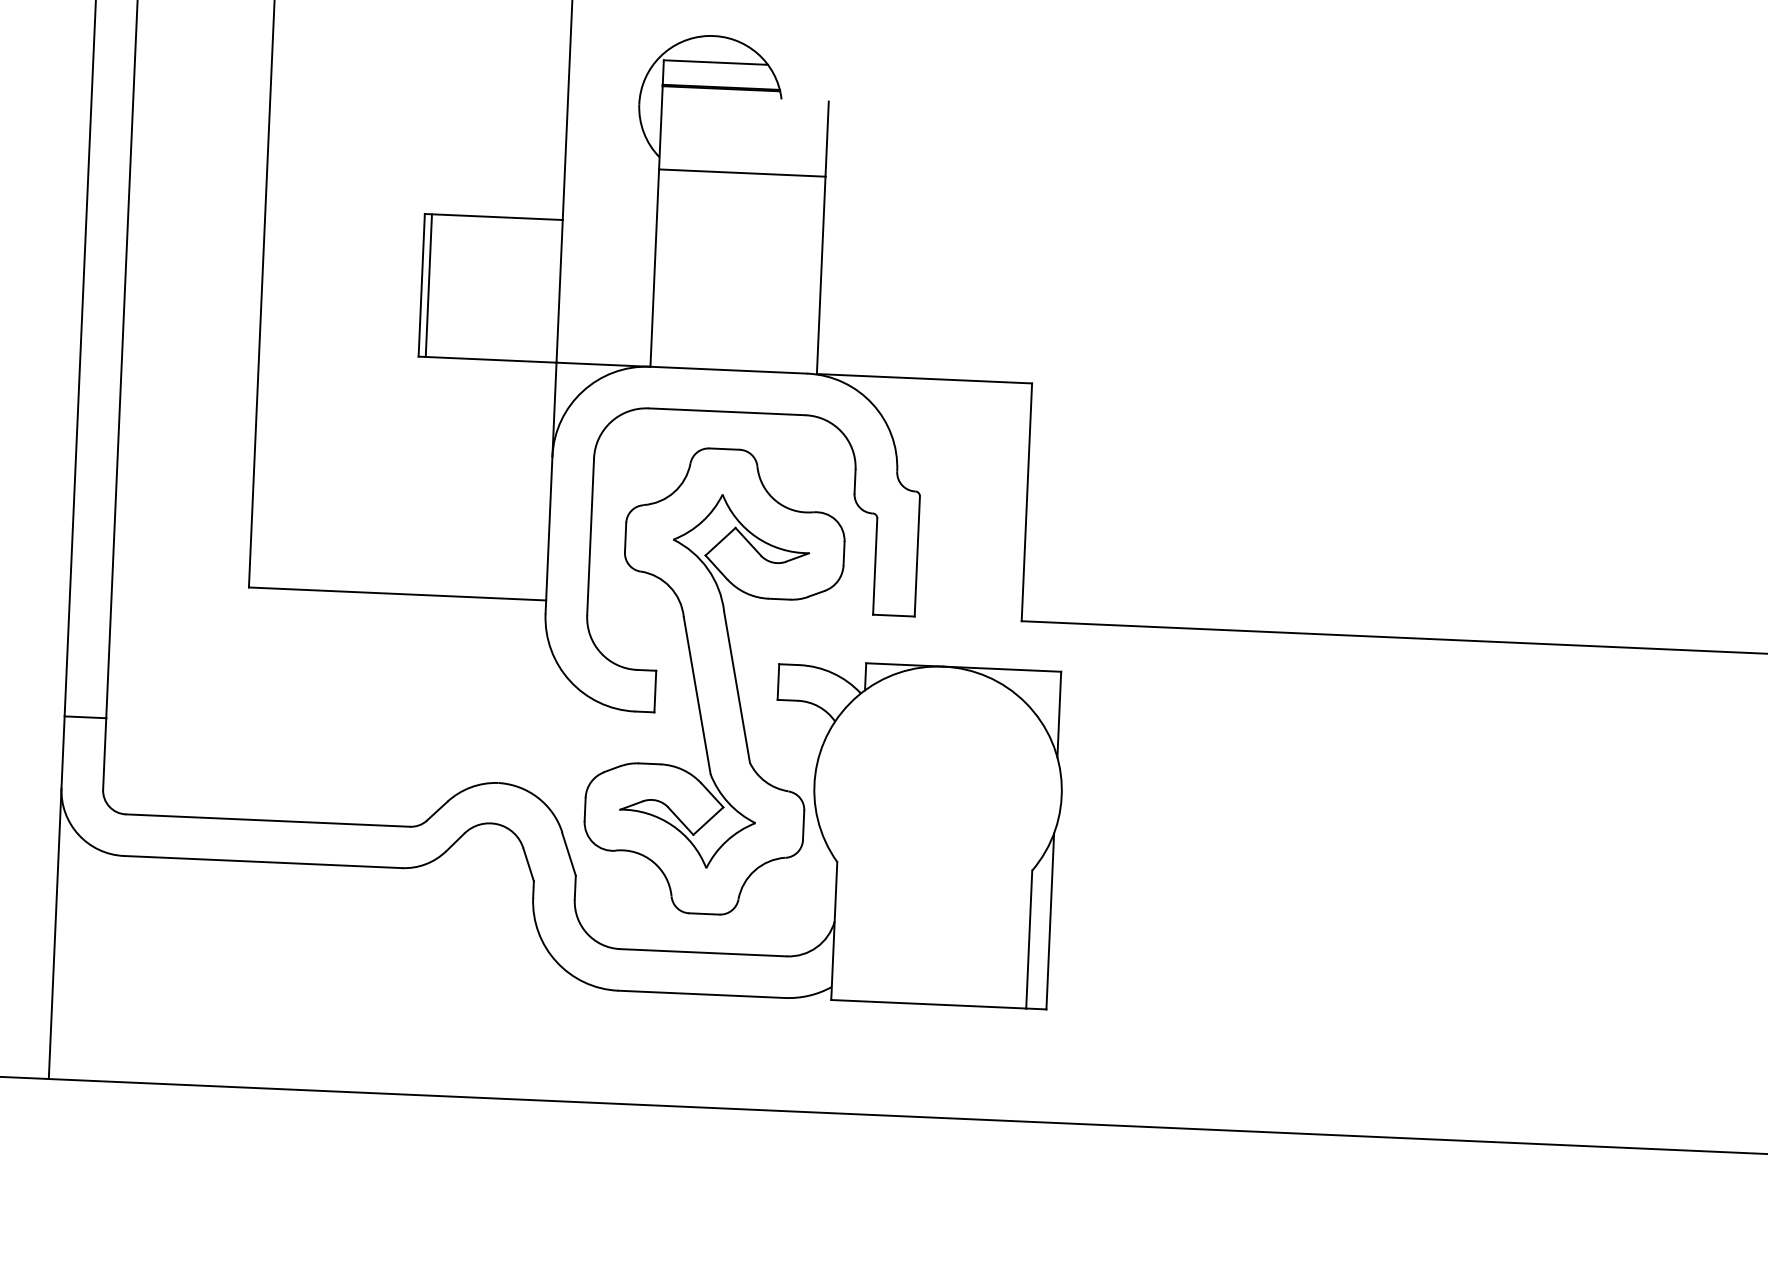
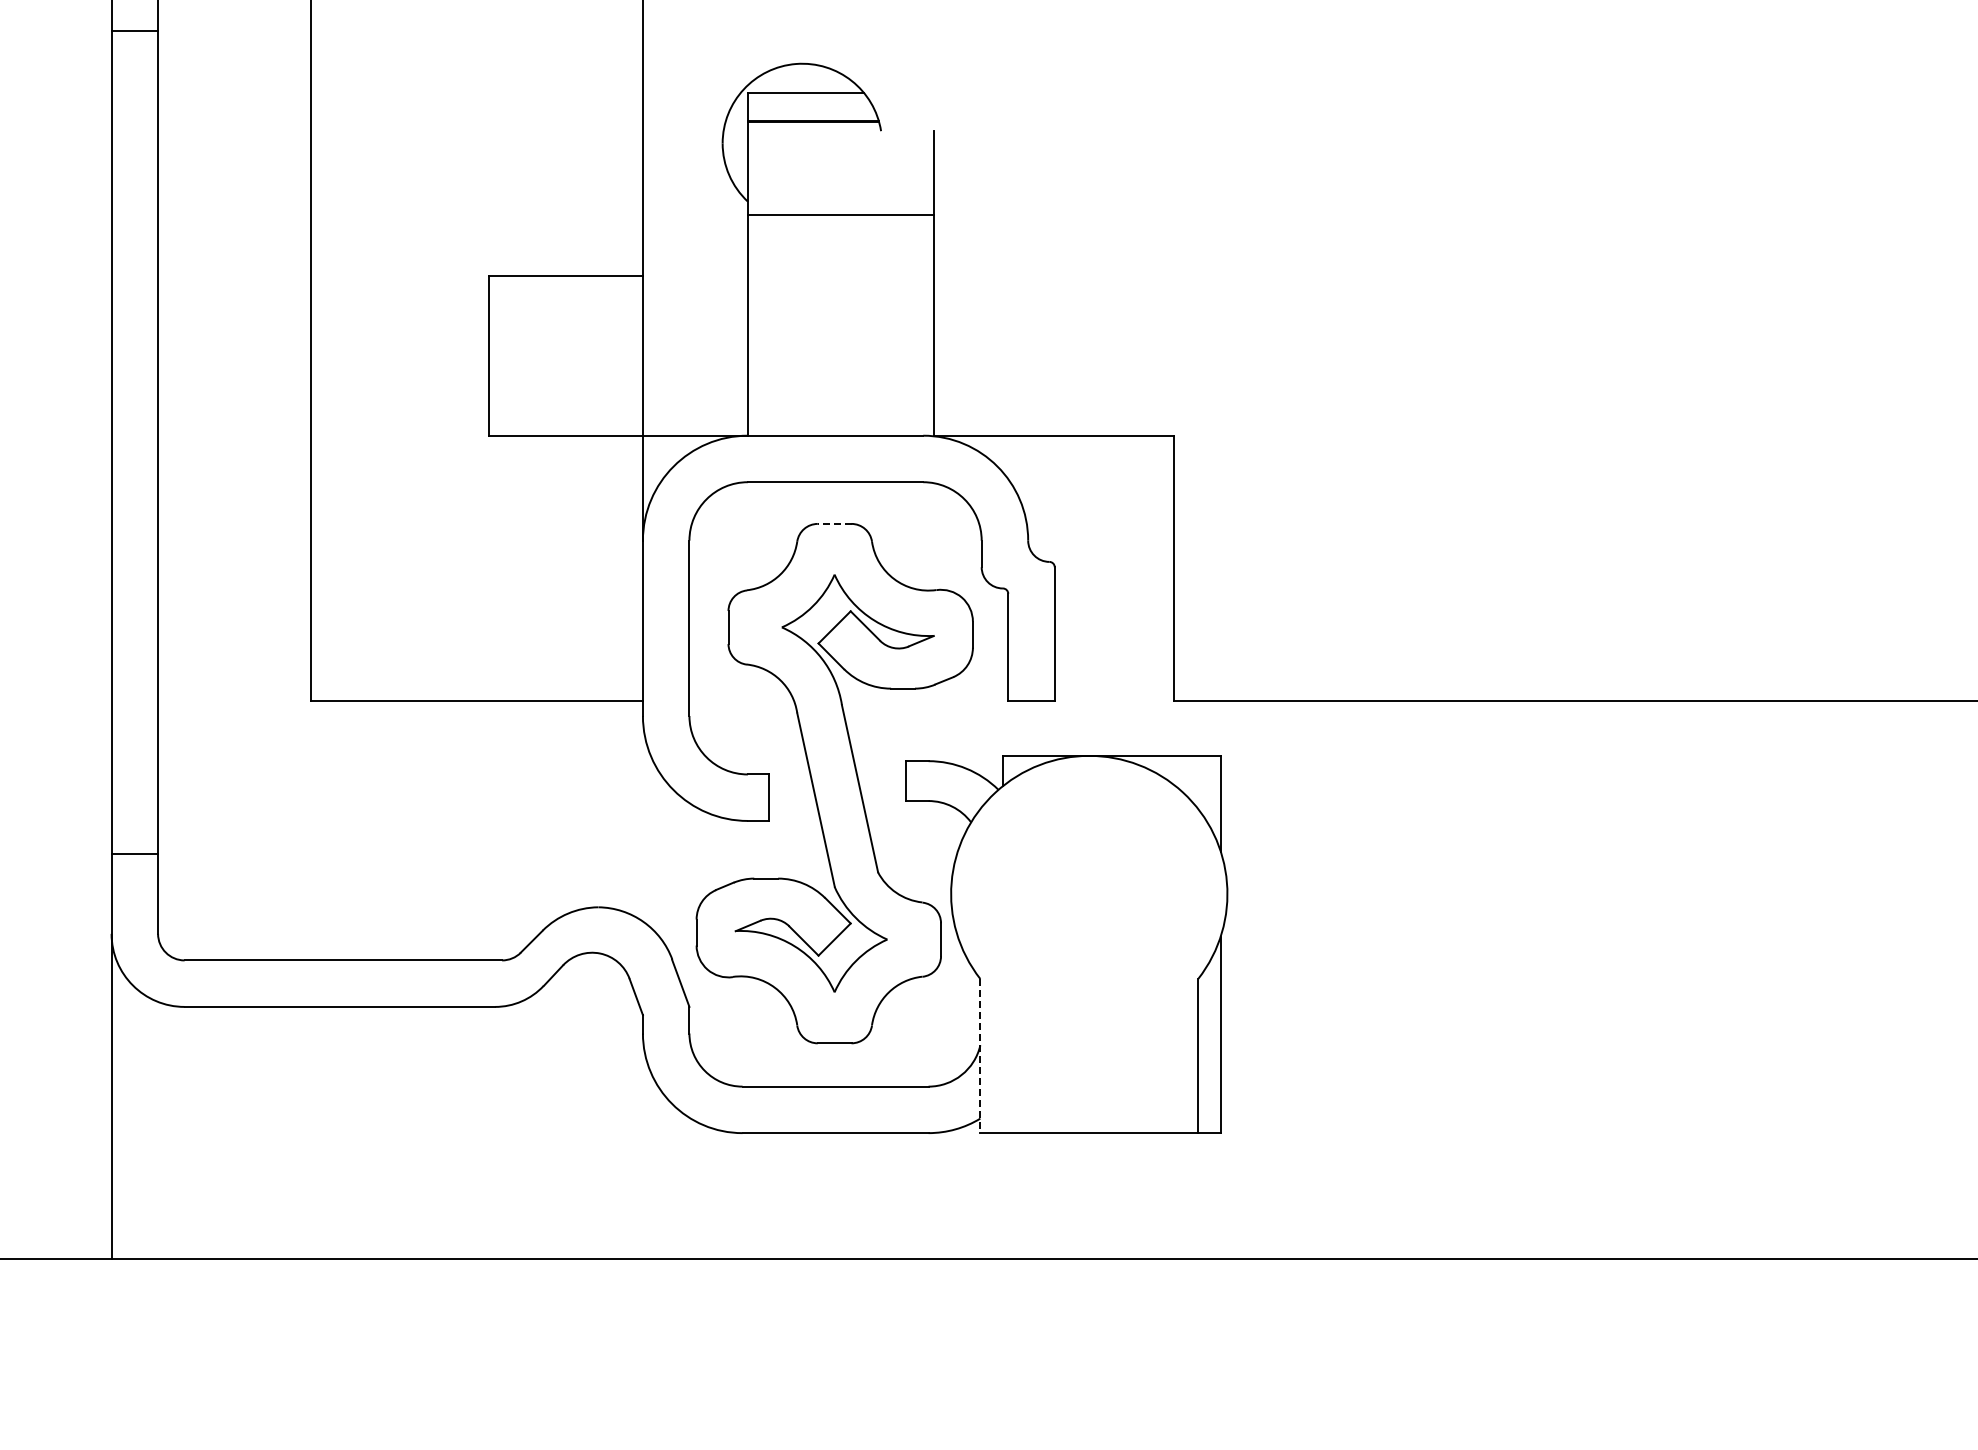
line: (428, 285) -> (496, 355), removed
line: (724, 448) -> (834, 523), solid -> dashed
line: (834, 931) -> (980, 1056), solid -> dashed

